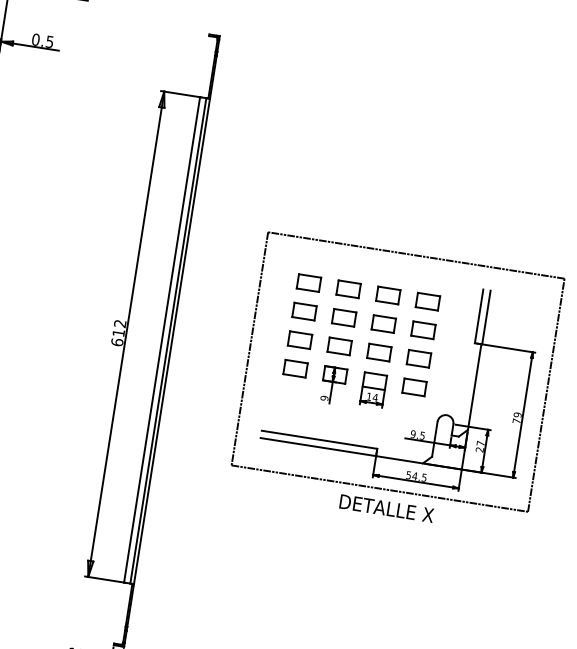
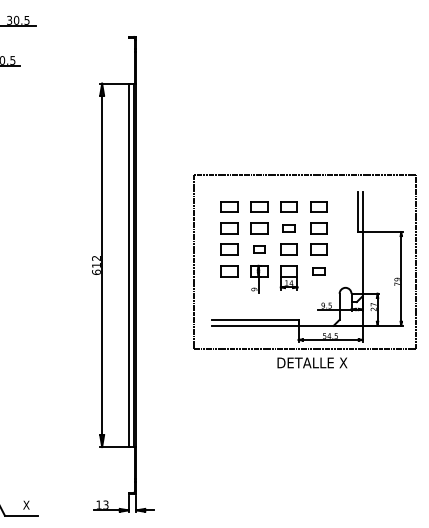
part: (382, 324) -> (288, 228), size x0.7
part: (339, 345) -> (259, 249), size x0.7
part: (414, 387) -> (318, 271), size x0.7

